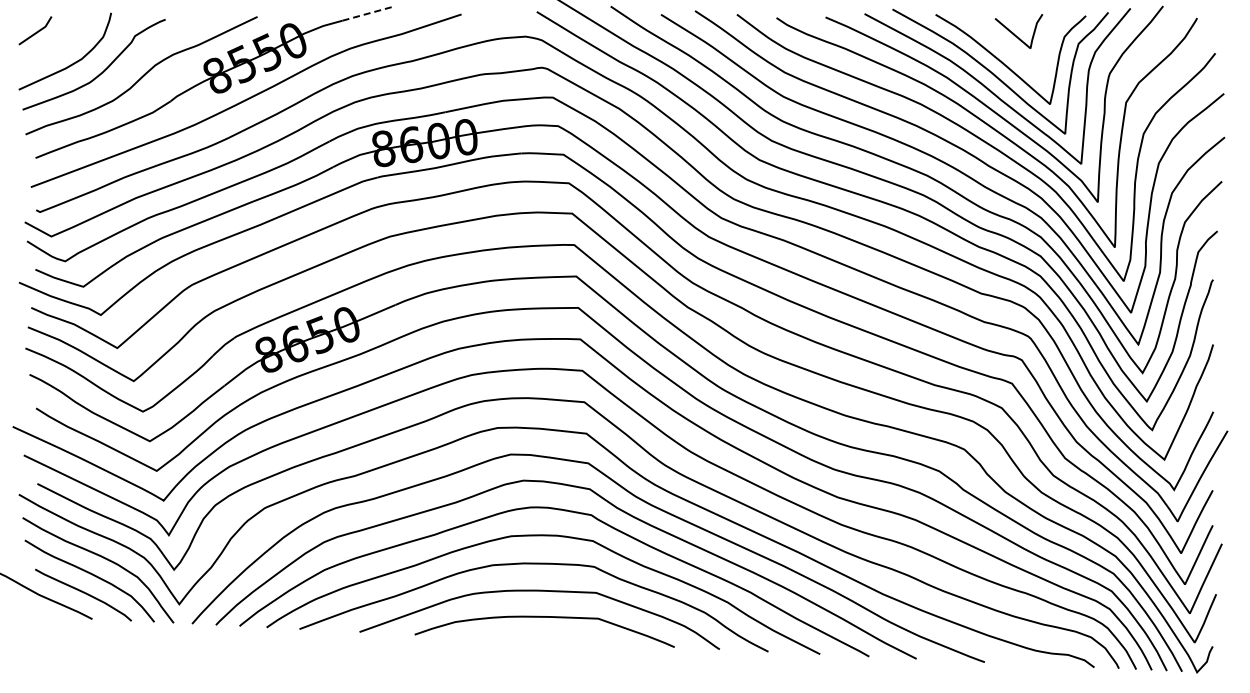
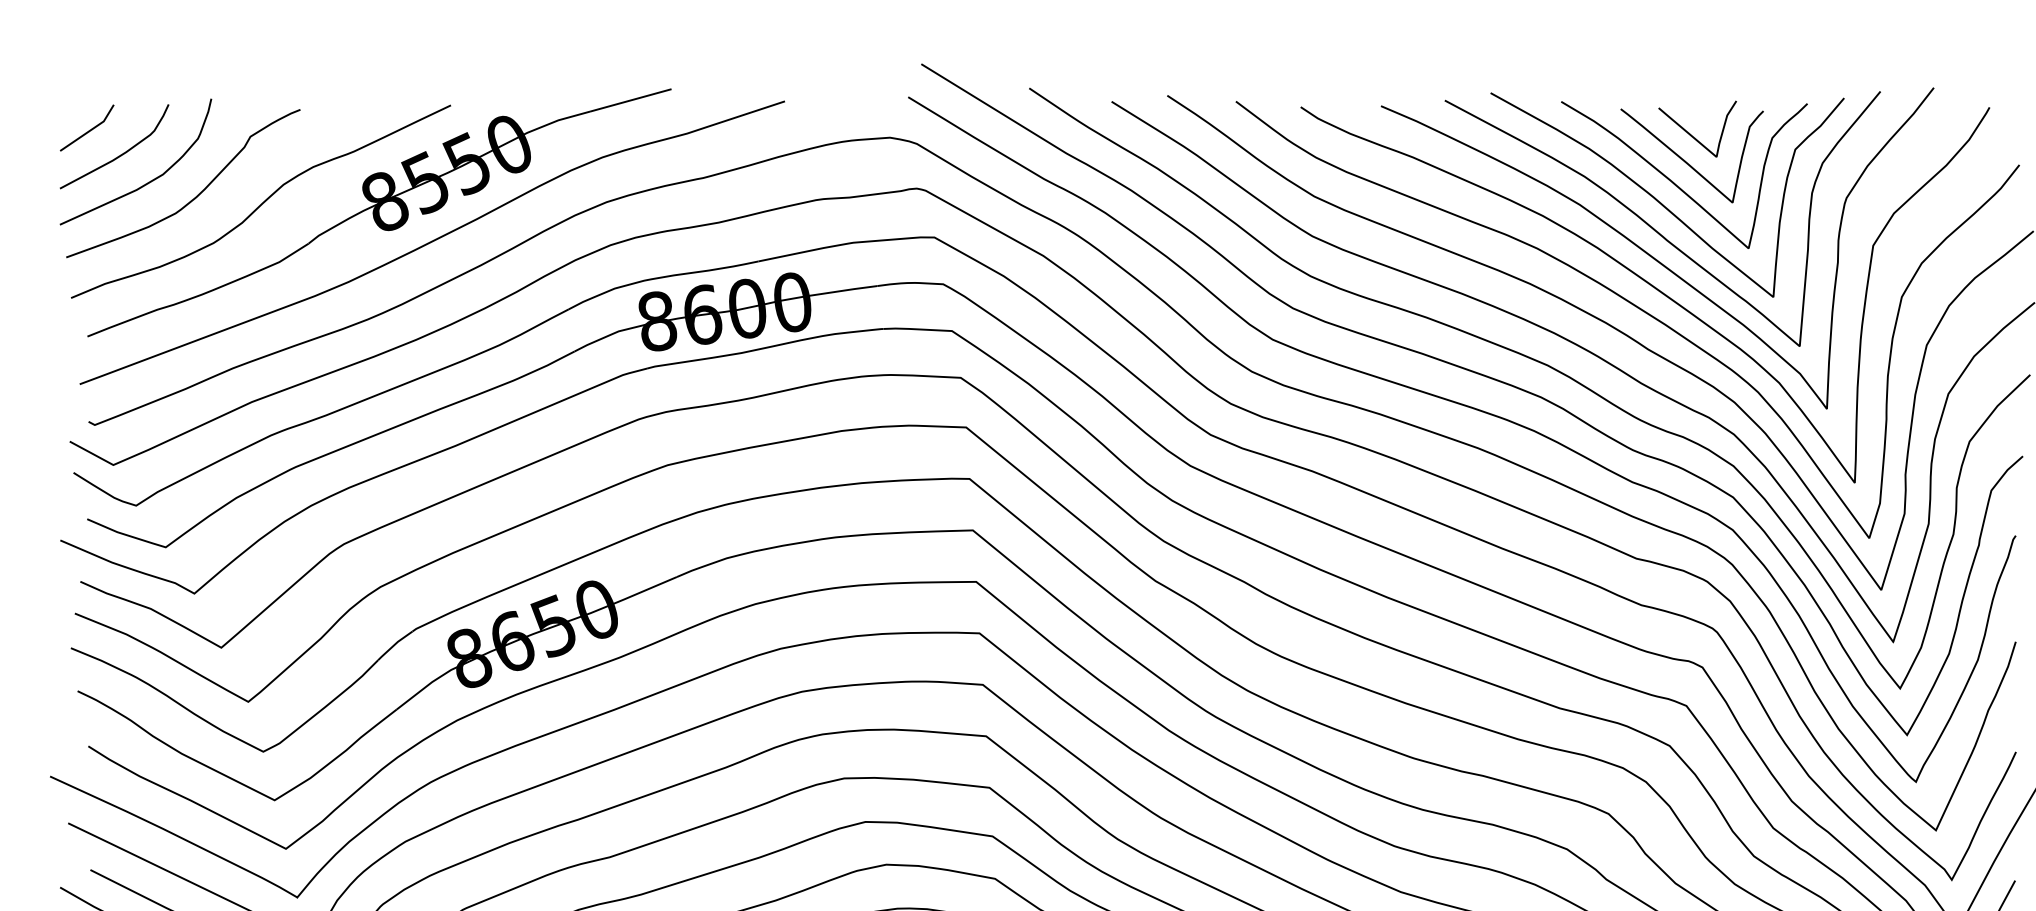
line: (367, 13) -> (630, 99), dashed -> solid
curve: (55, 46) -> (120, 153), added
curve: (1013, 51) -> (1688, 162), added

